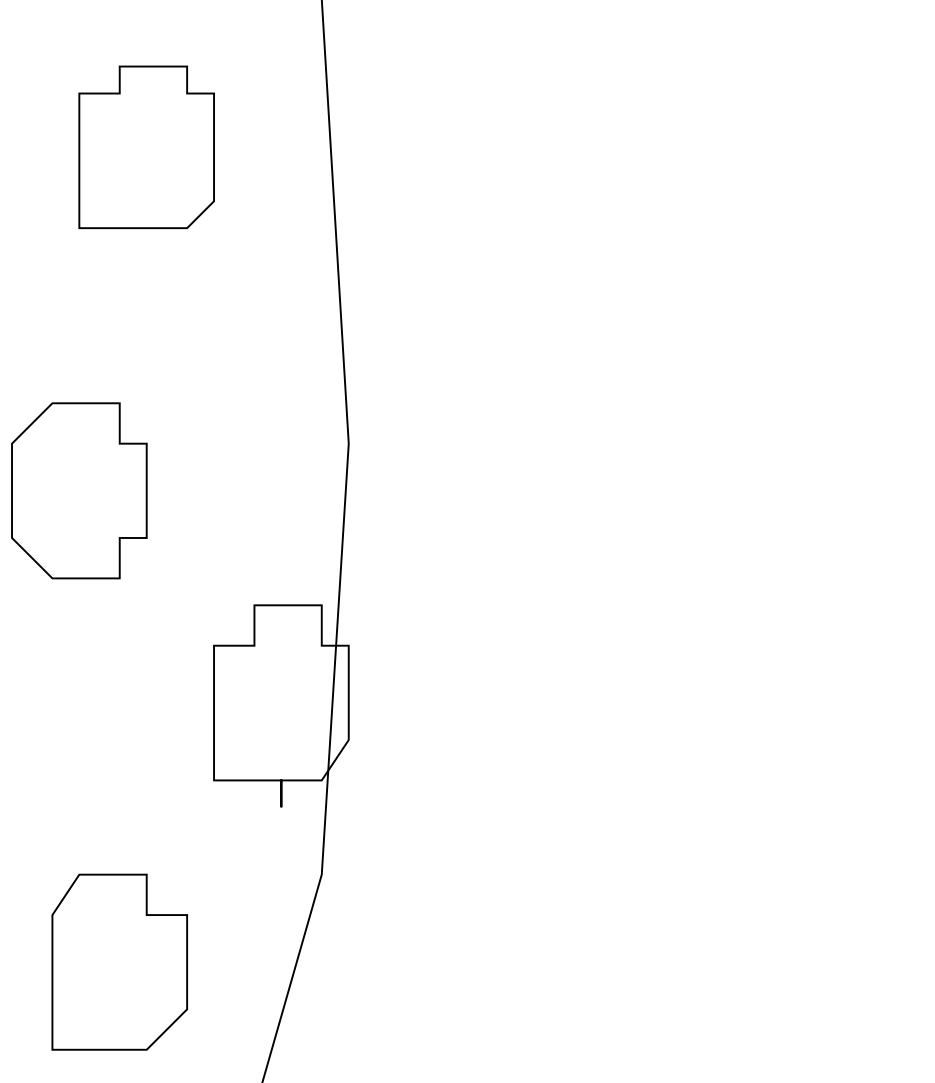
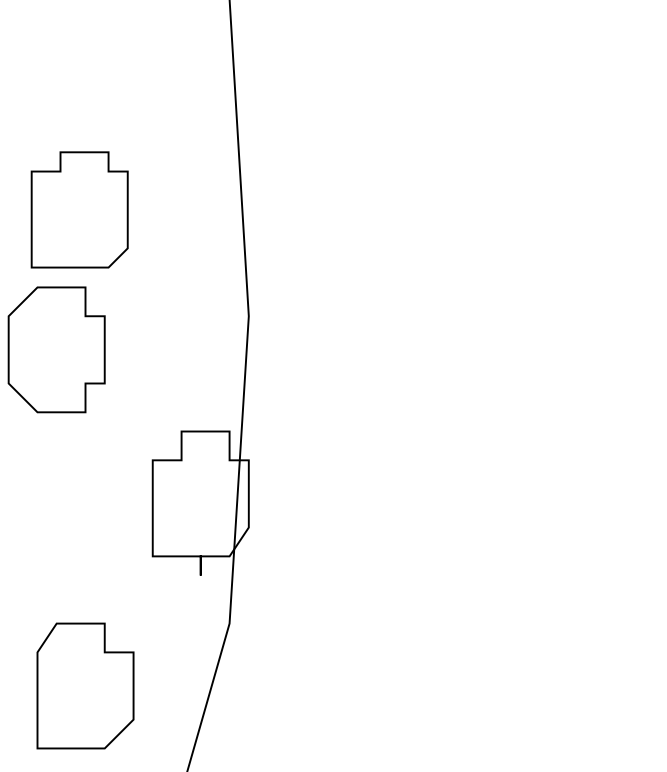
part: (146, 146) -> (79, 209), moved

